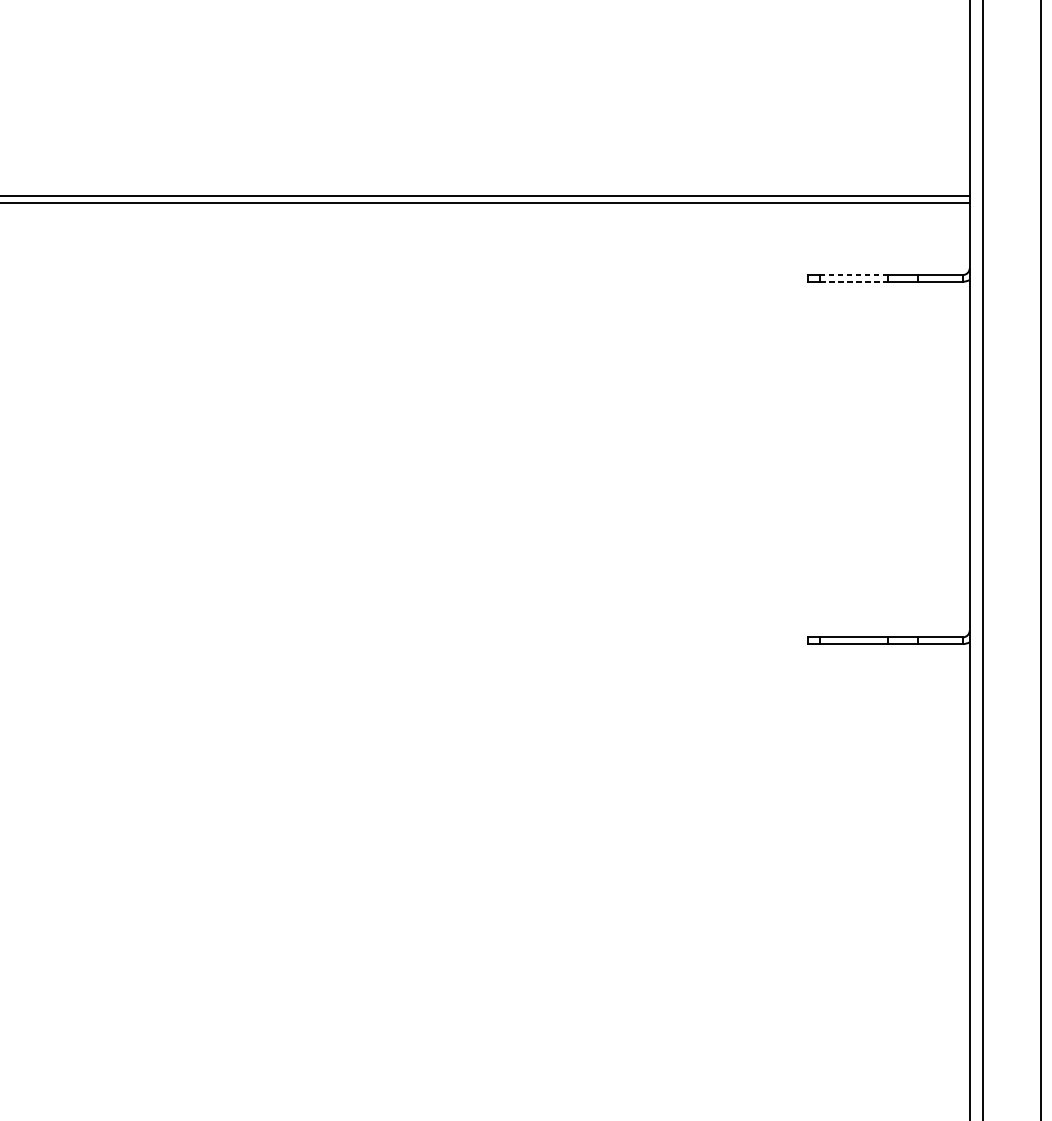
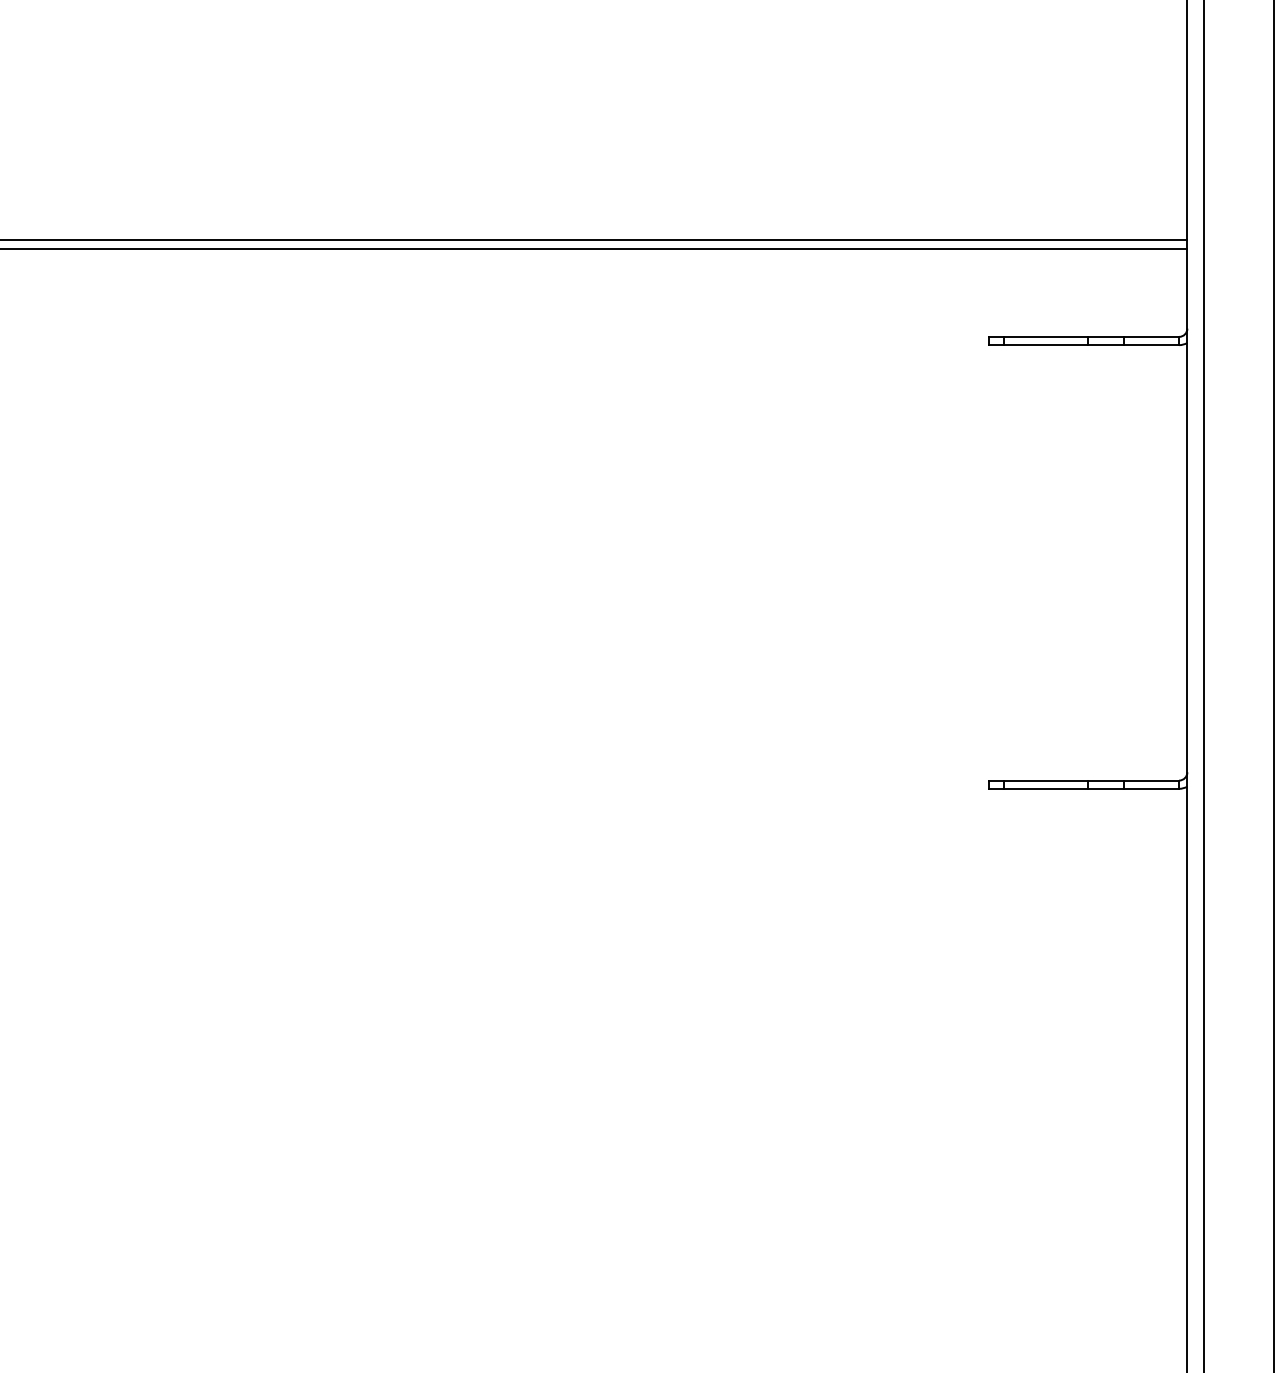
line: (854, 274) -> (1046, 336), dashed -> solid
line: (854, 282) -> (1046, 345), dashed -> solid

